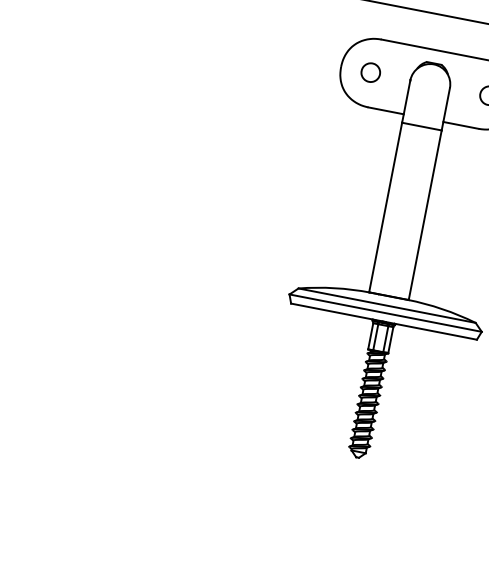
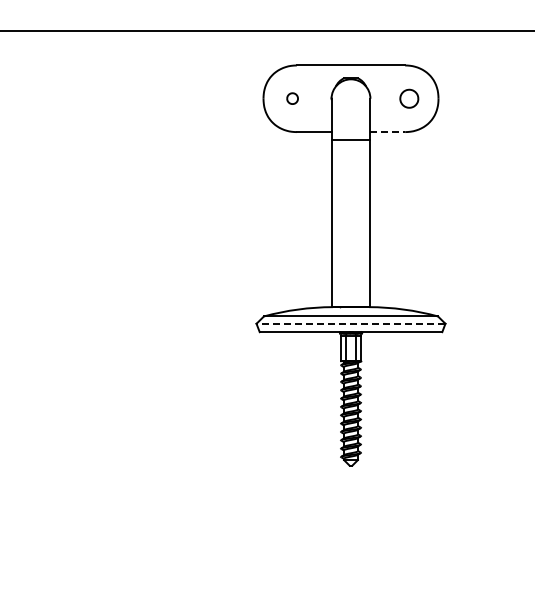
part: (370, 72) -> (292, 98), size x0.6
line: (461, 125) -> (388, 132), solid -> dashed
line: (385, 312) -> (350, 323), solid -> dashed

